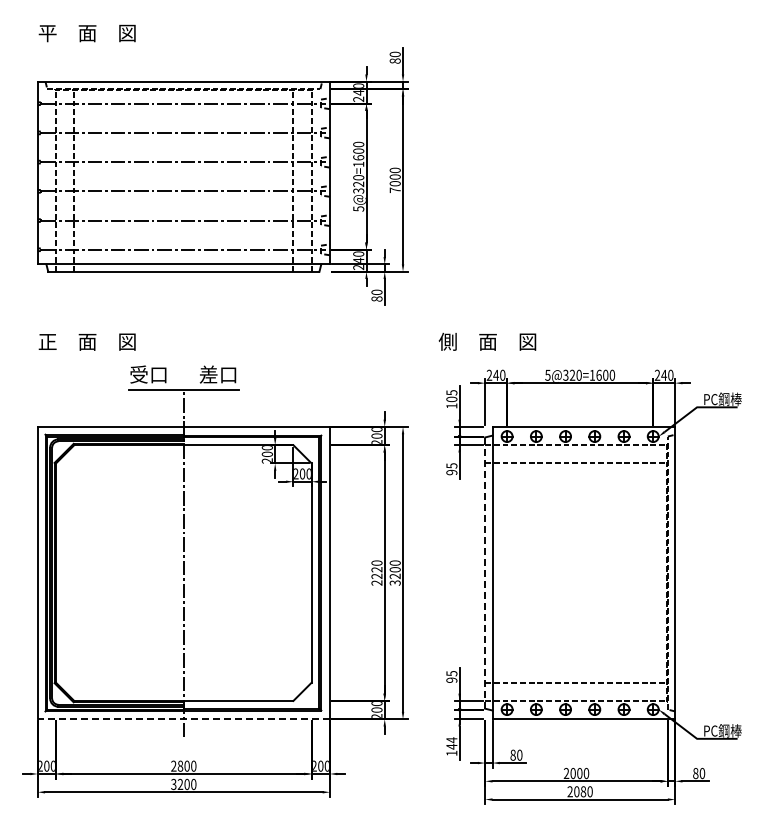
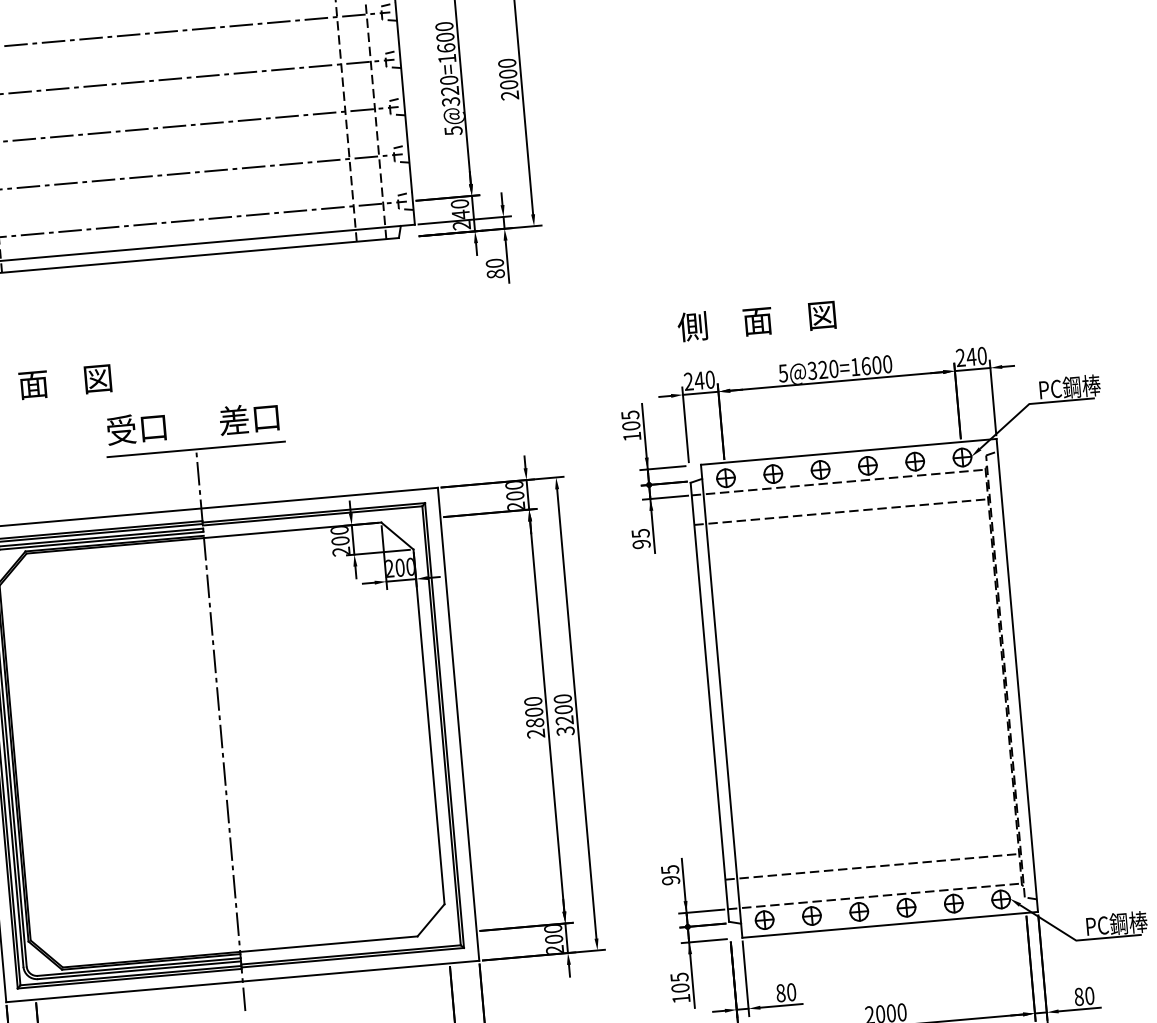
text: (394, 190) -> (508, 95), 7000 -> 2000
text: (487, 341) -> (756, 320), moved
text: (376, 573) -> (533, 718), 2220 -> 2800
line: (485, 573) -> (710, 702), dashed -> solid
line: (183, 719) -> (242, 982), dashed -> solid
text: (451, 743) -> (679, 982), 144 -> 105

